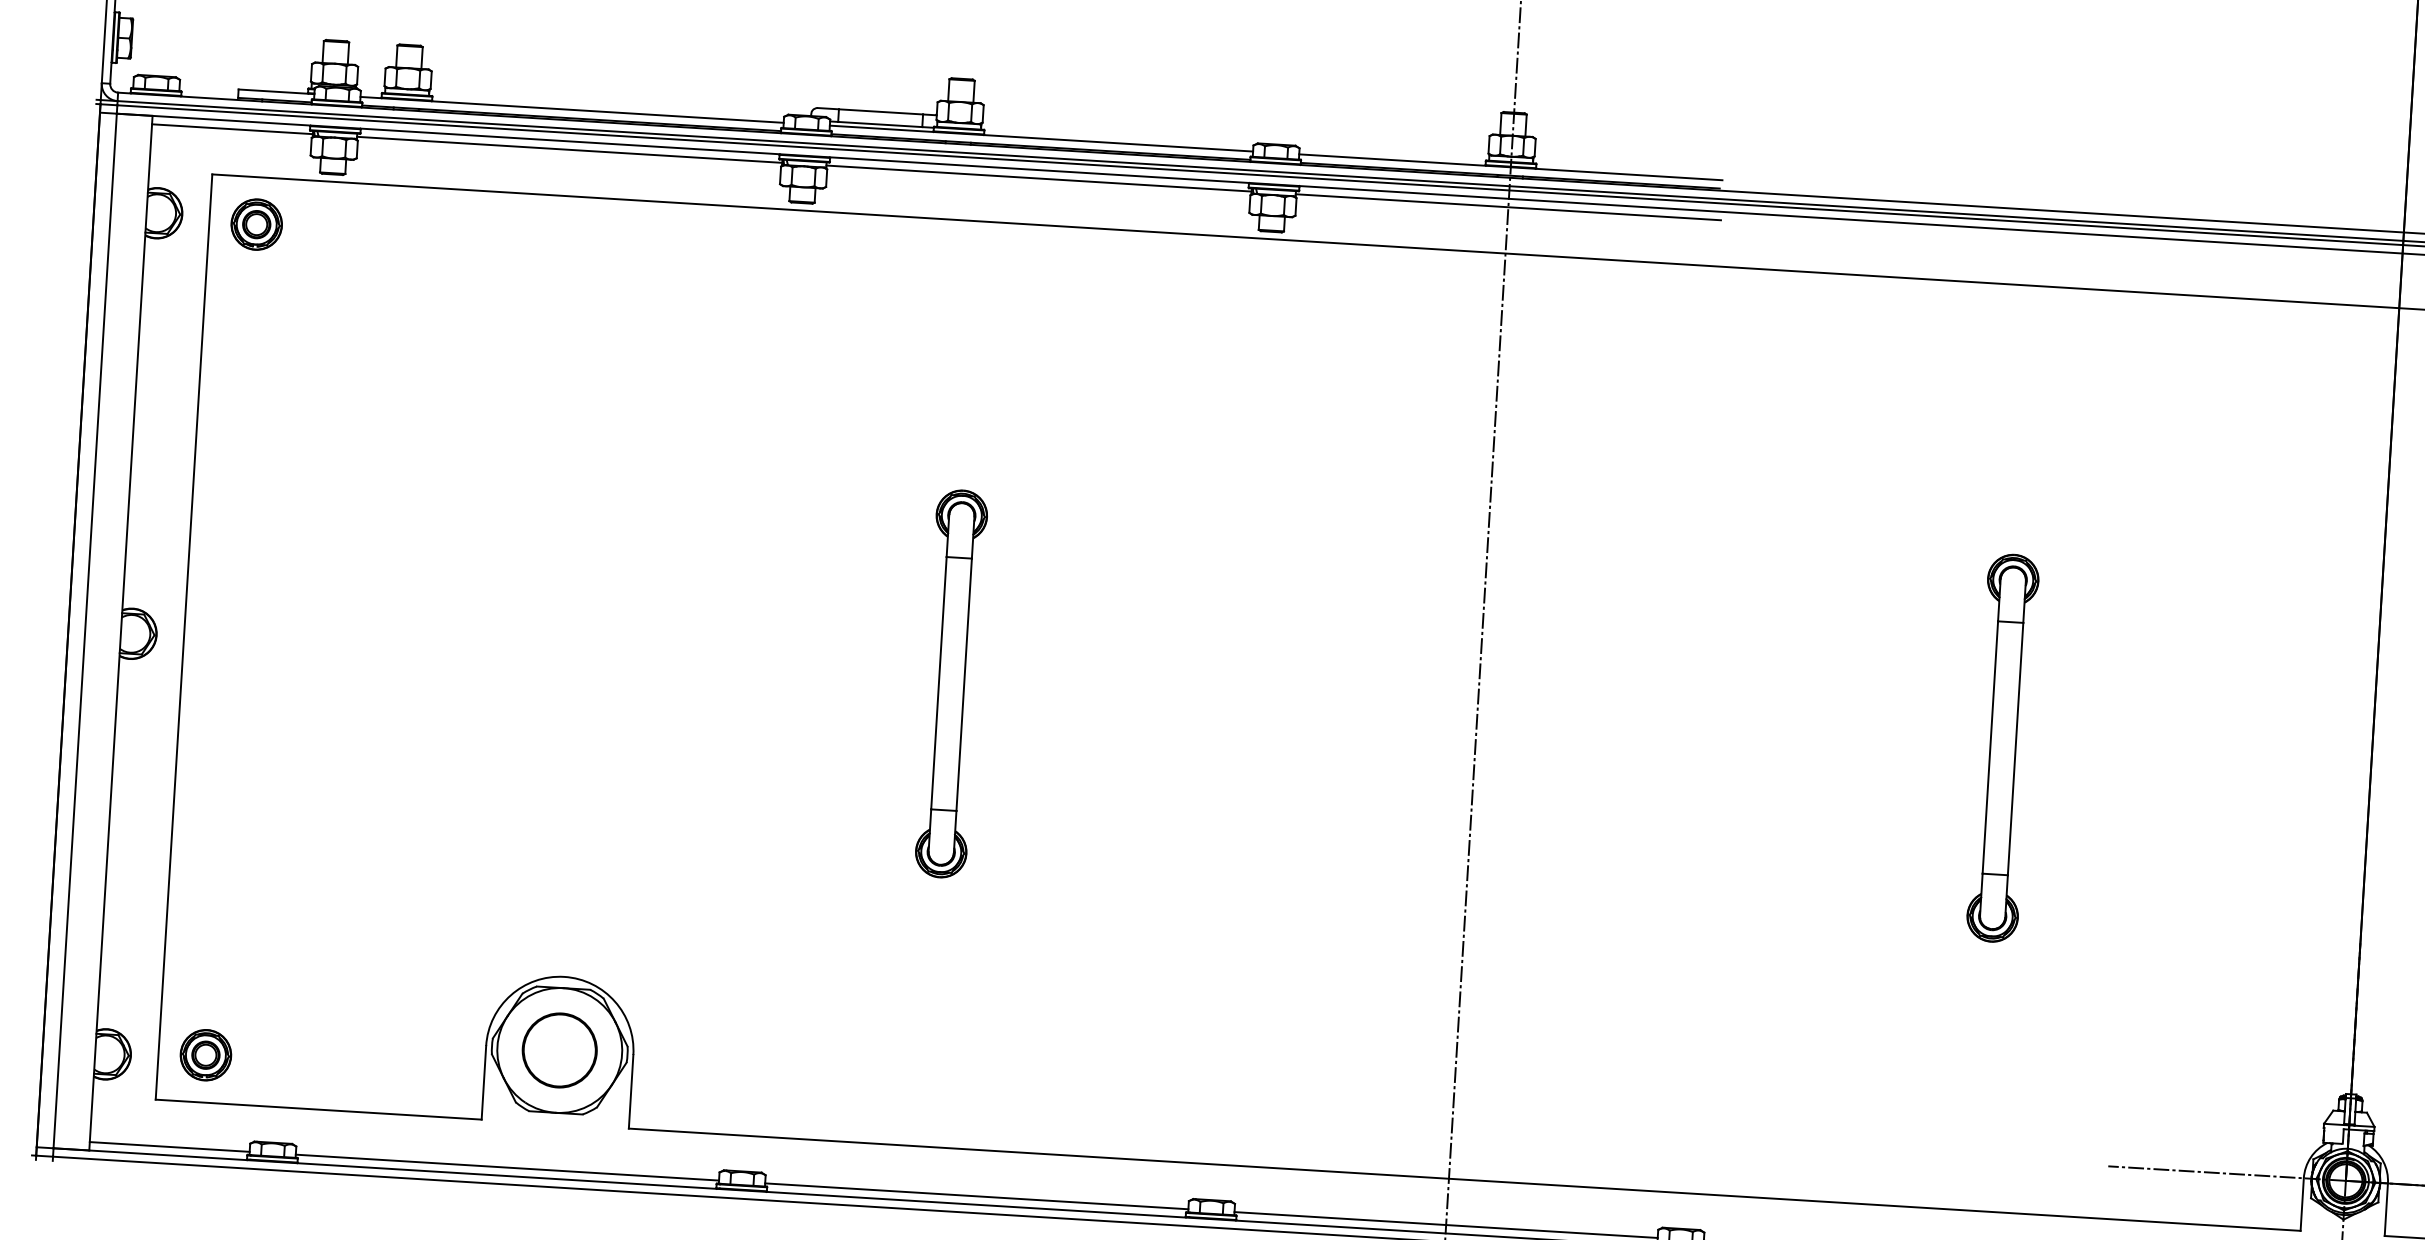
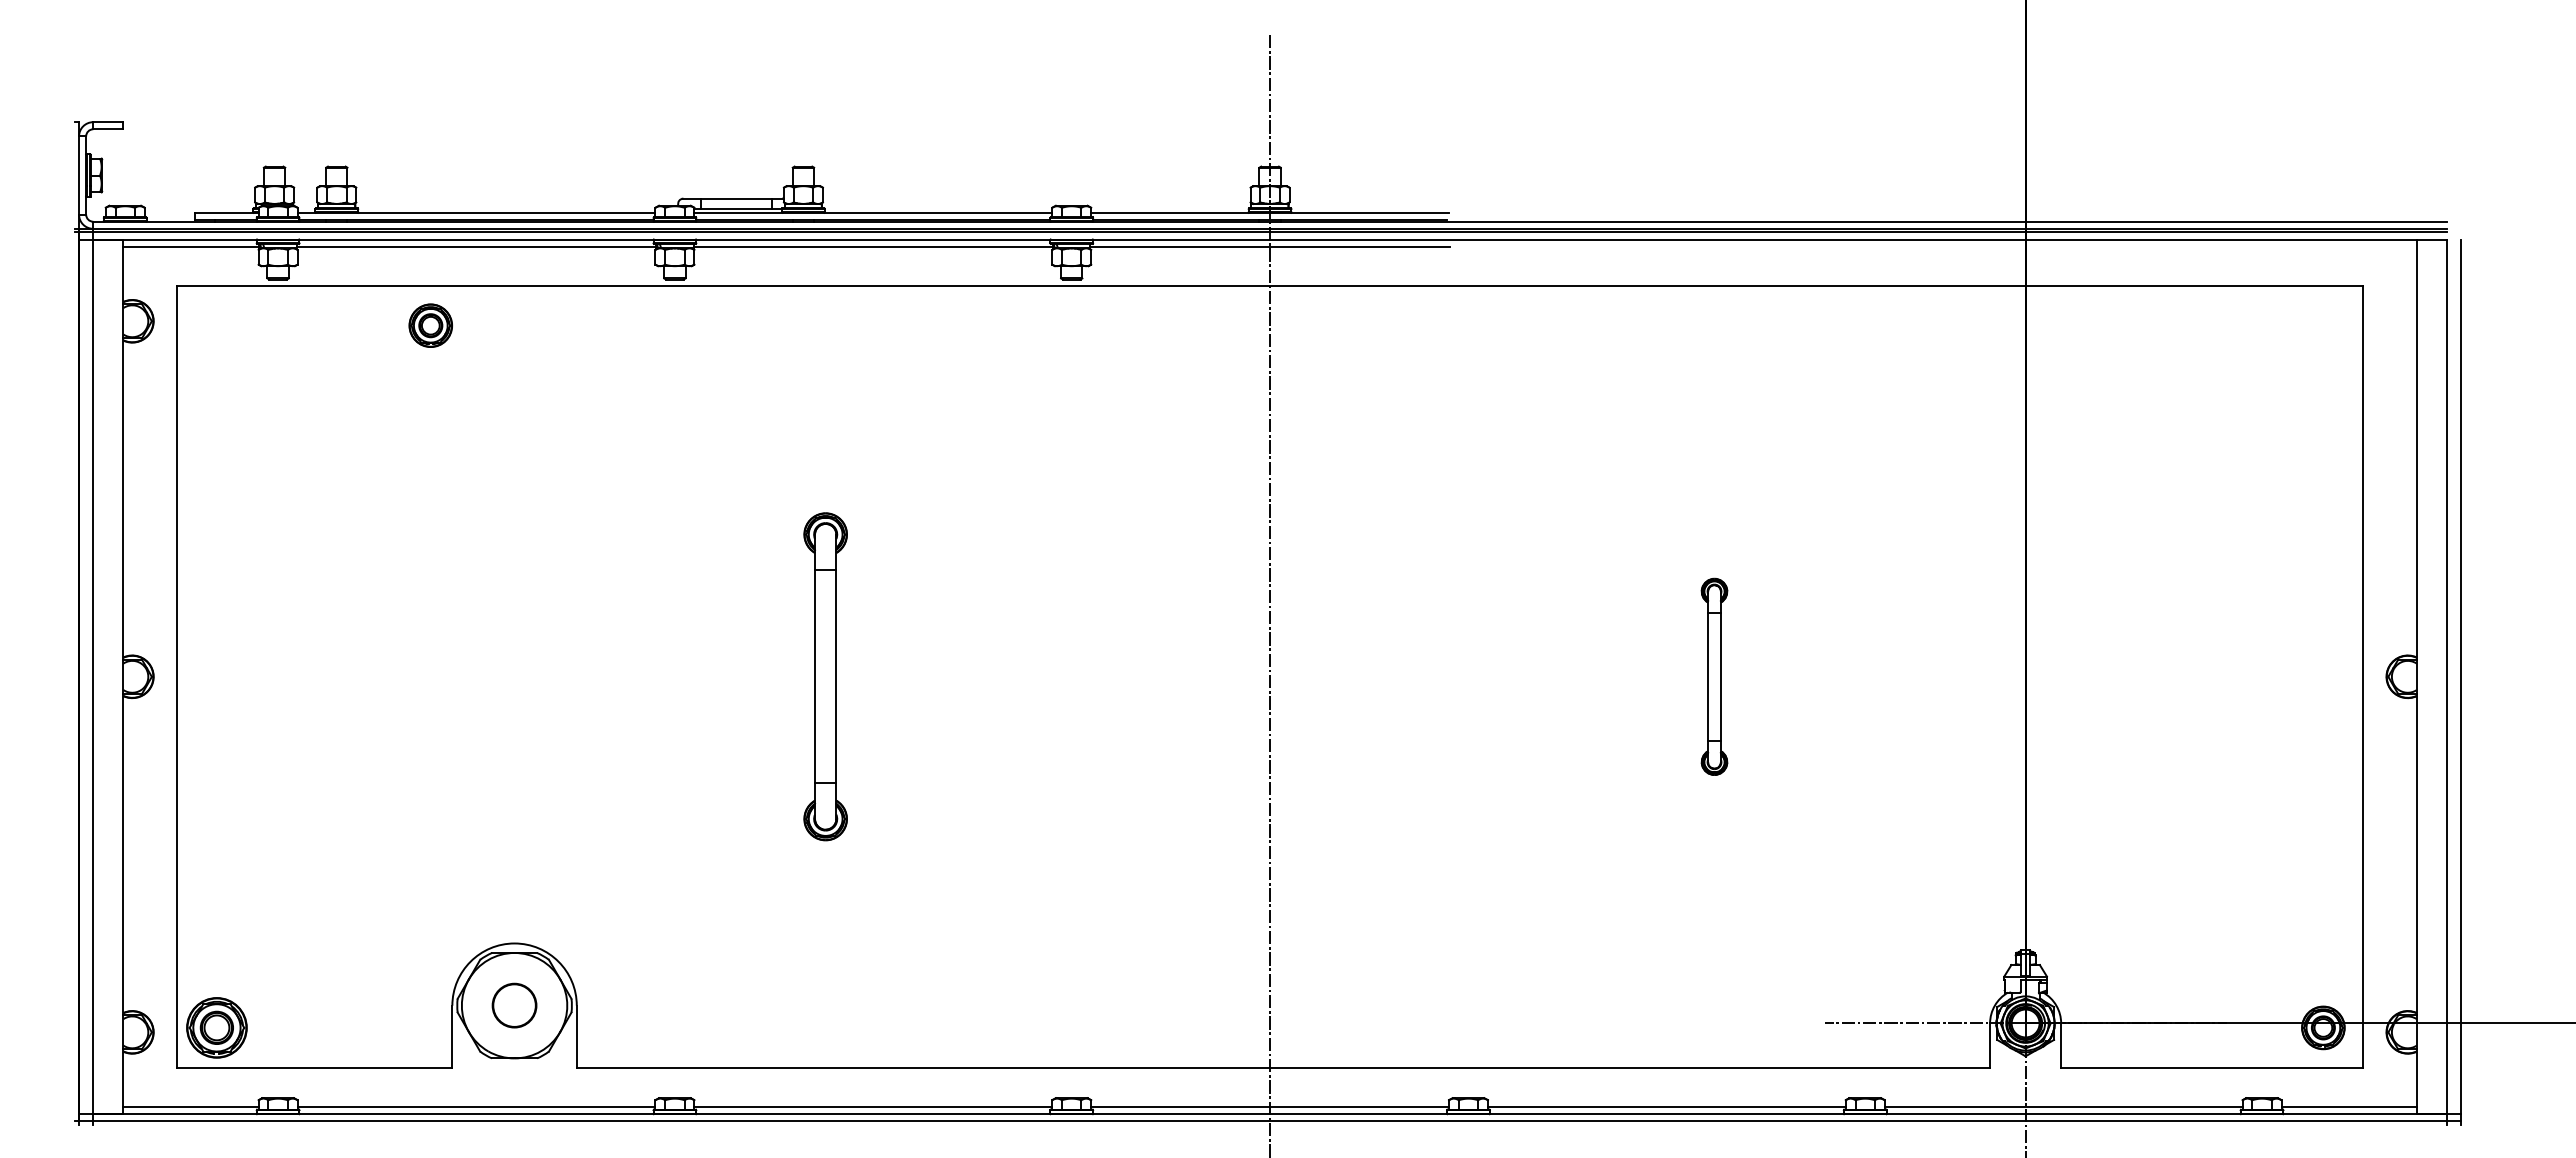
part: (256, 224) -> (430, 325), moved
part: (2002, 747) -> (1714, 676), size x0.6
circle: (559, 1050) -> (514, 1005), size x0.7
part: (205, 1054) -> (216, 1027), size x1.4

